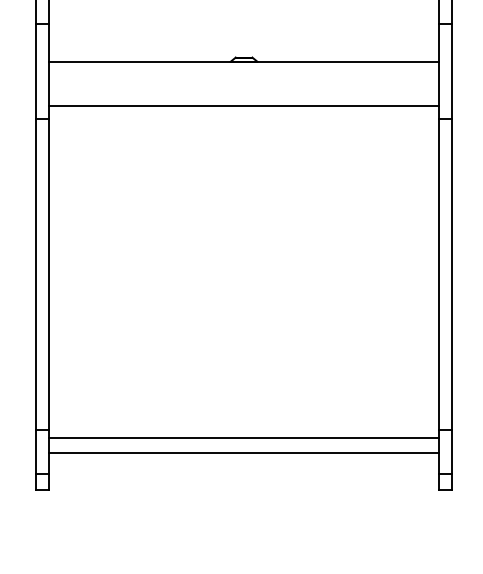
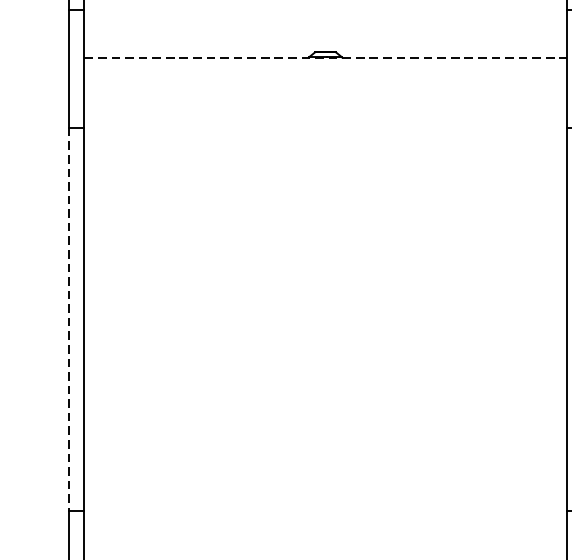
line: (244, 61) -> (326, 57), solid -> dashed
line: (243, 105) -> (324, 111), removed
line: (35, 274) -> (68, 319), solid -> dashed
line: (243, 438) -> (324, 522), removed
line: (243, 452) -> (324, 539), removed

